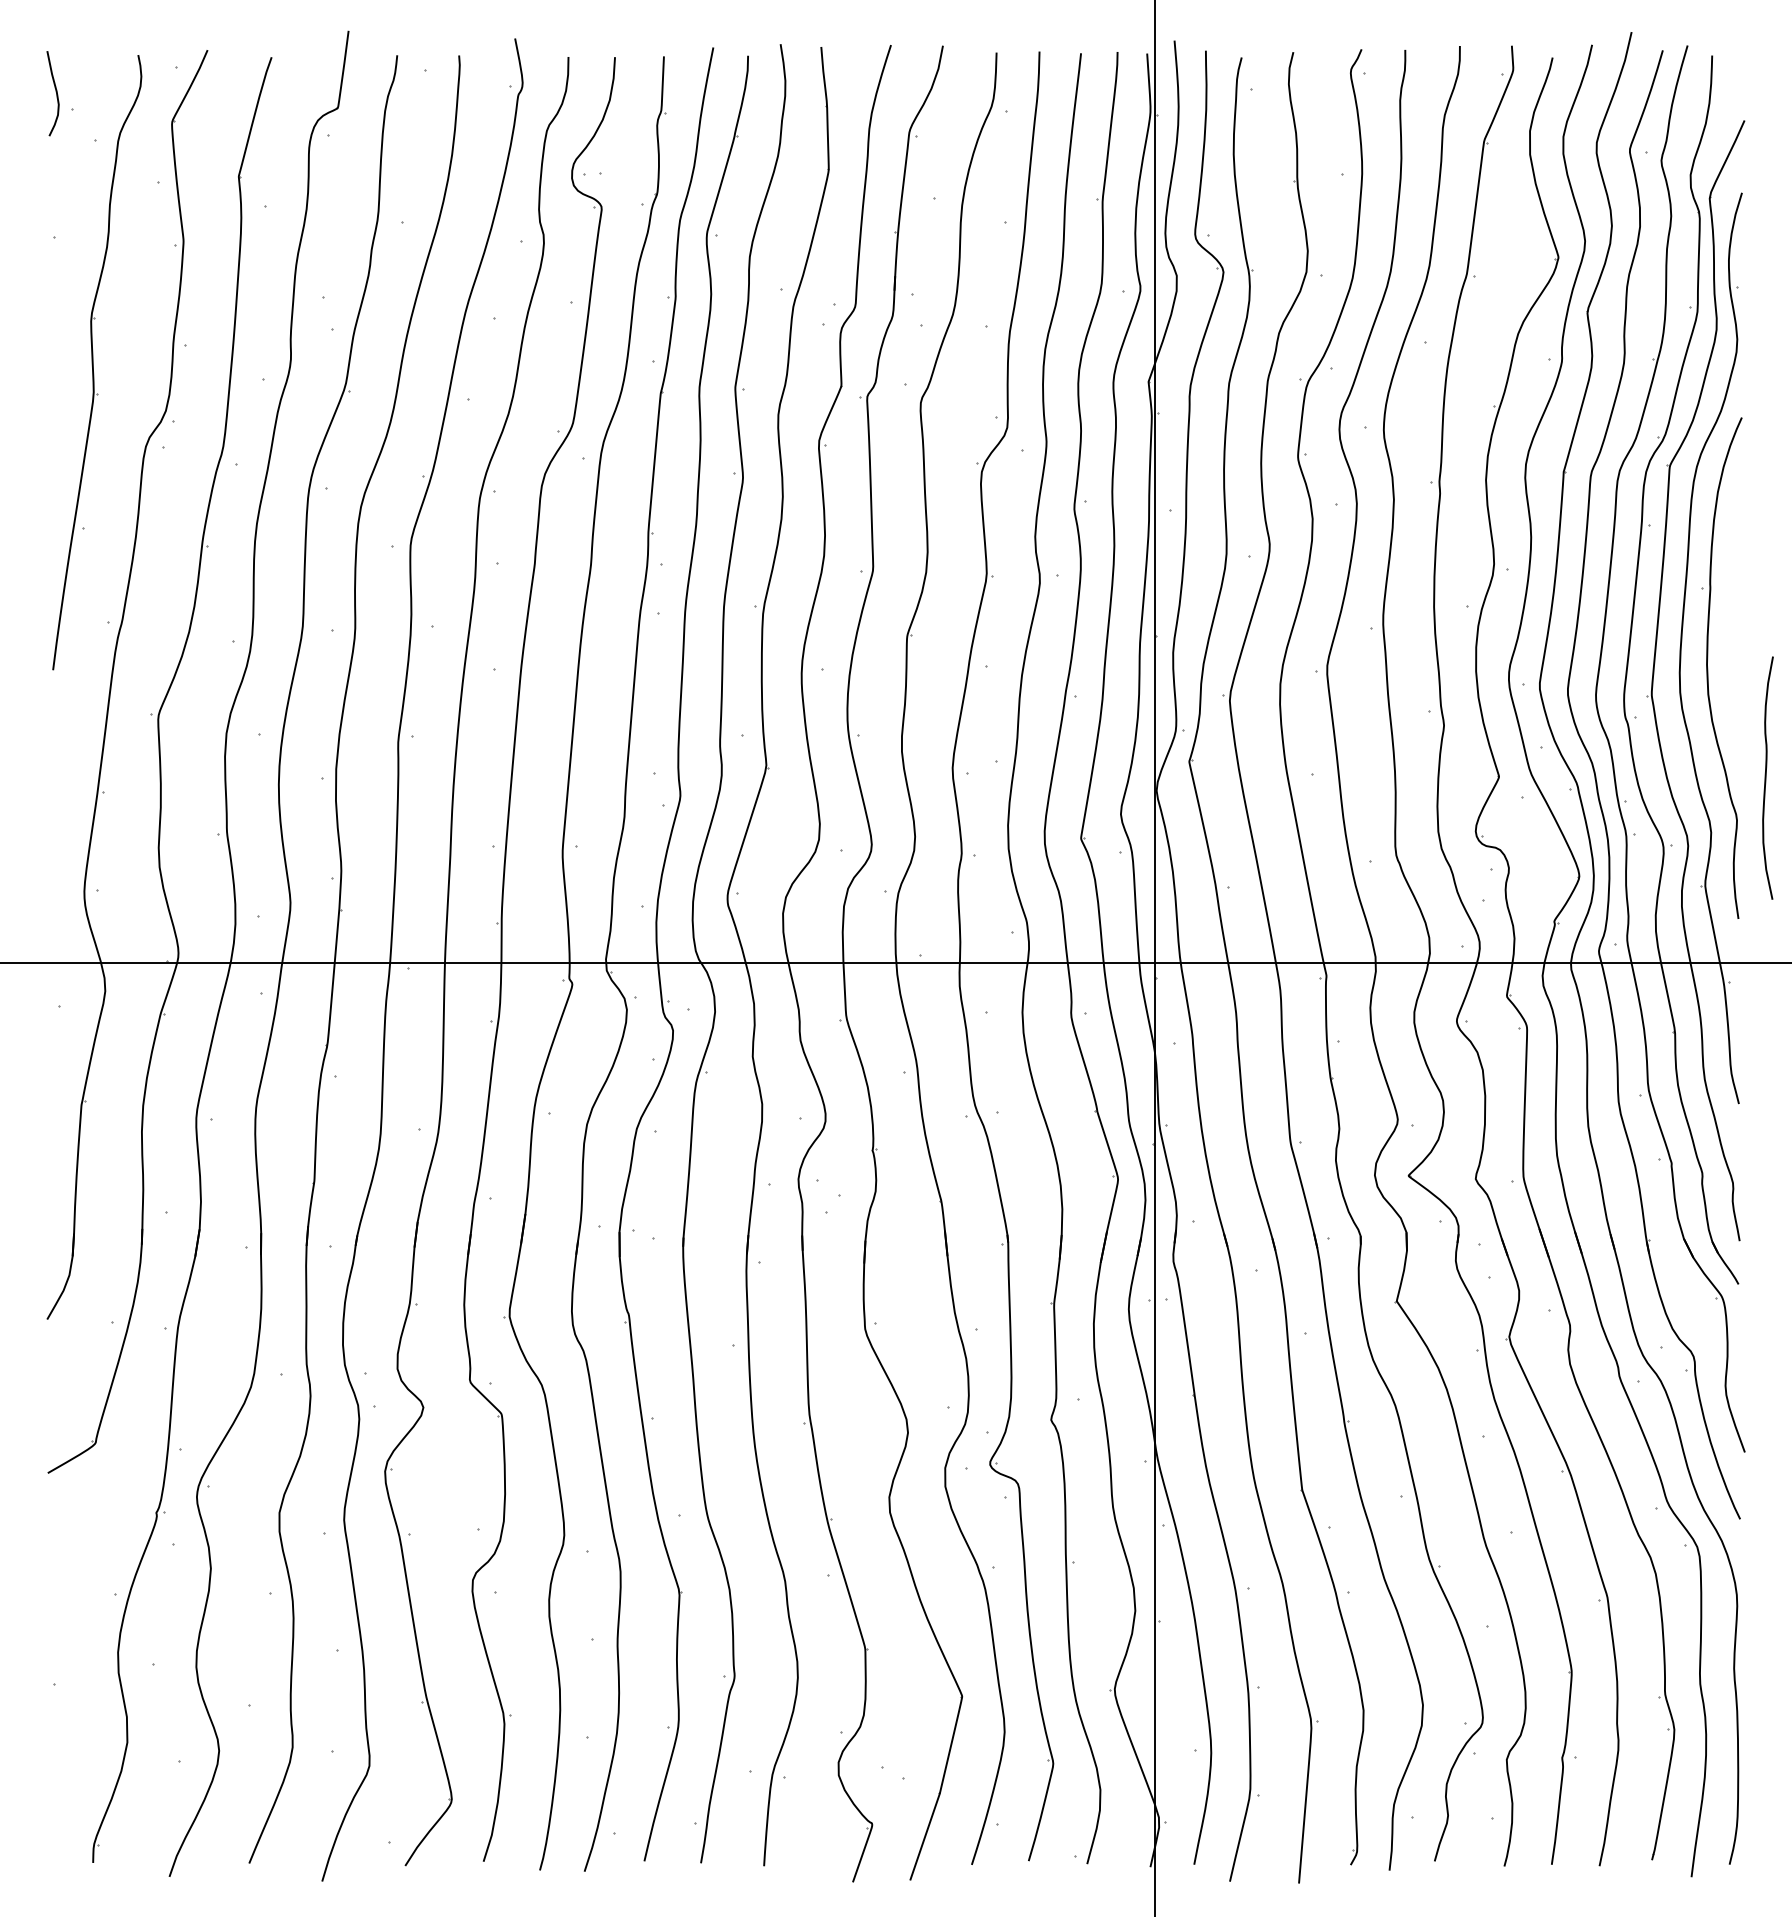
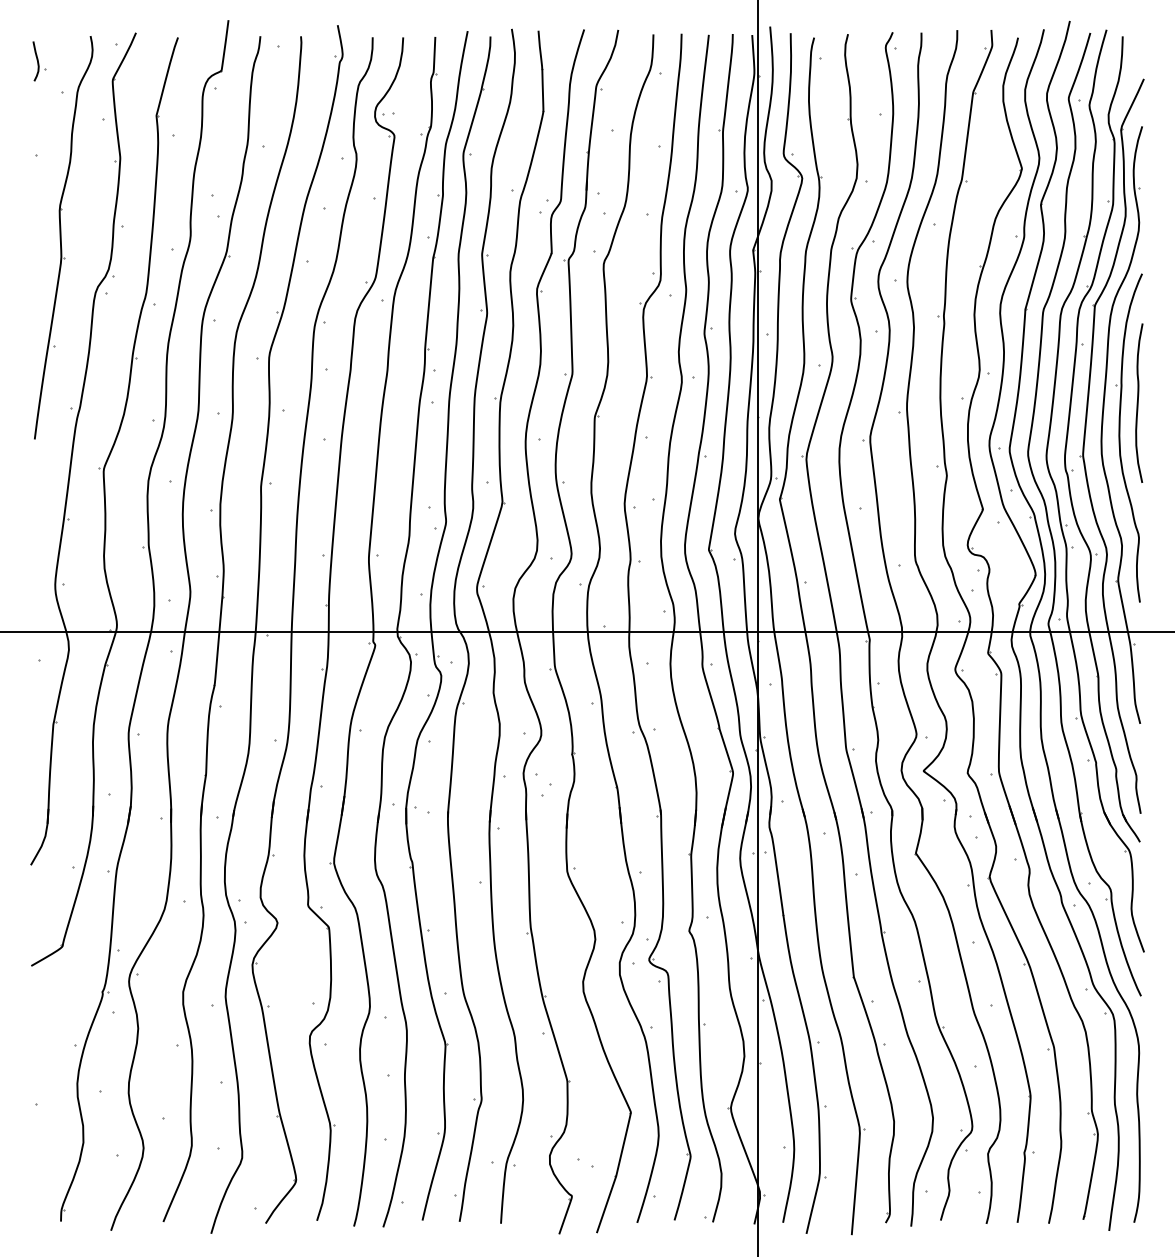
part: (60, 93) -> (39, 61), size x0.71
curve: (1766, 777) -> (1138, 402), moved

